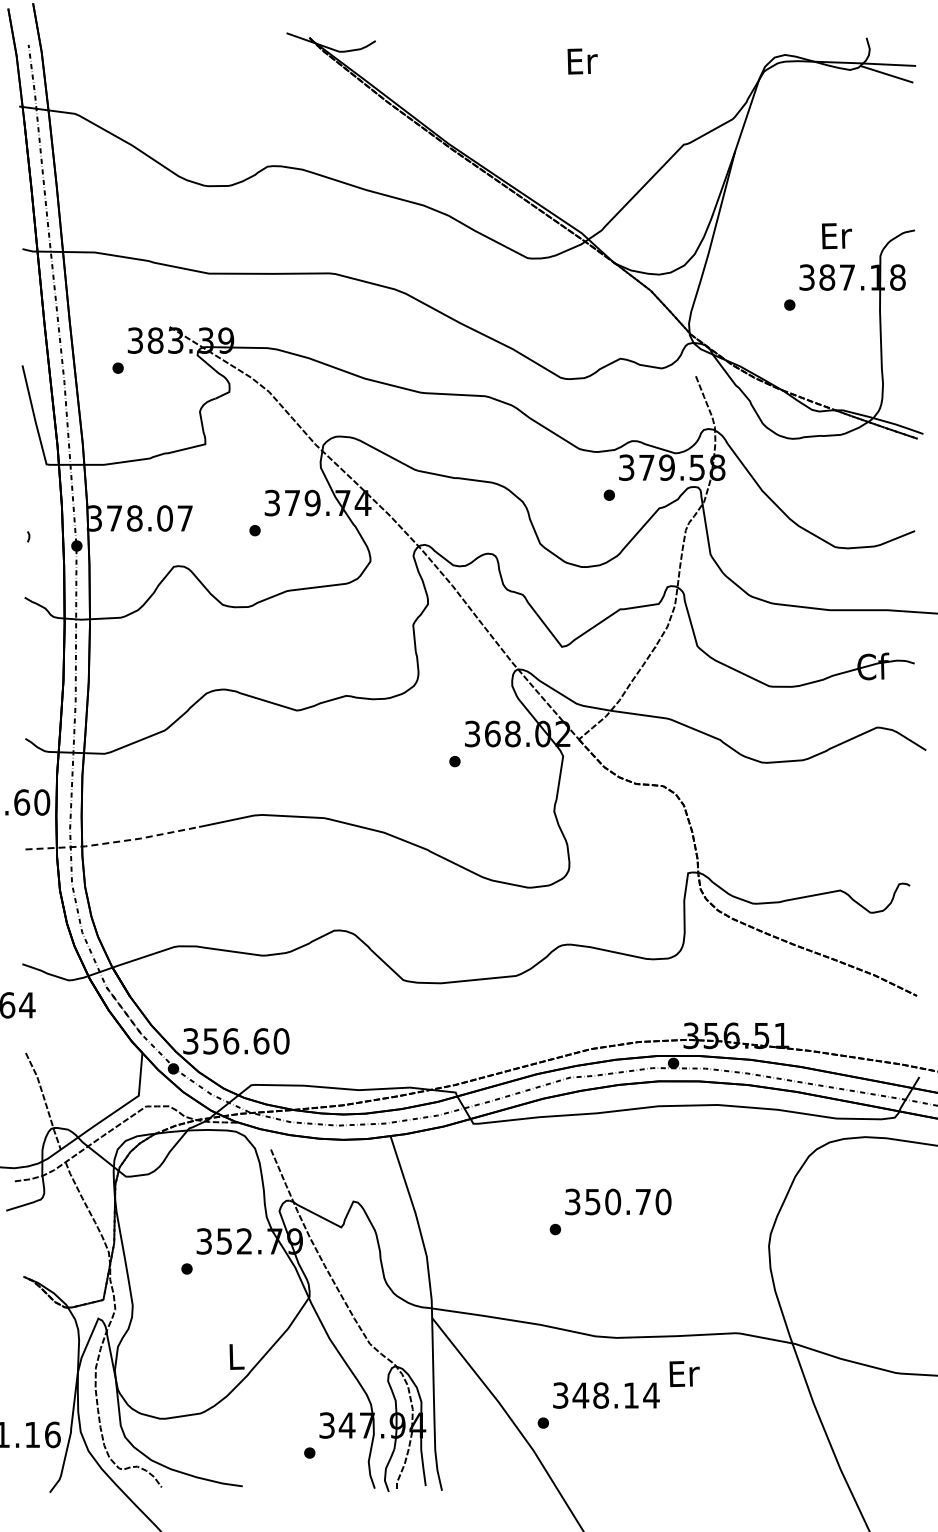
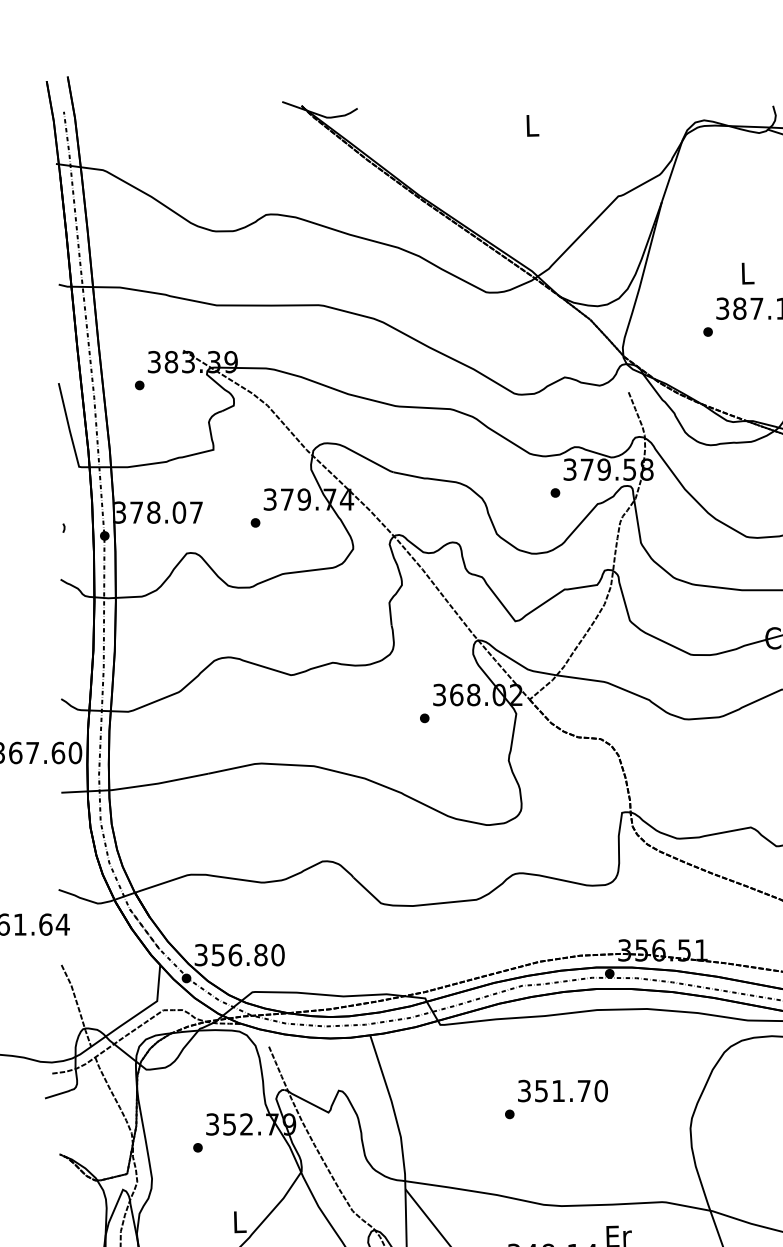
text: (582, 61) -> (532, 125), Er -> L
text: (837, 236) -> (748, 273), Er -> L
line: (113, 842) -> (135, 786), dashed -> solid
text: (261, 1041) -> (261, 955), 356.60 -> 356.80
text: (613, 1201) -> (558, 1090), 350.70 -> 351.70

